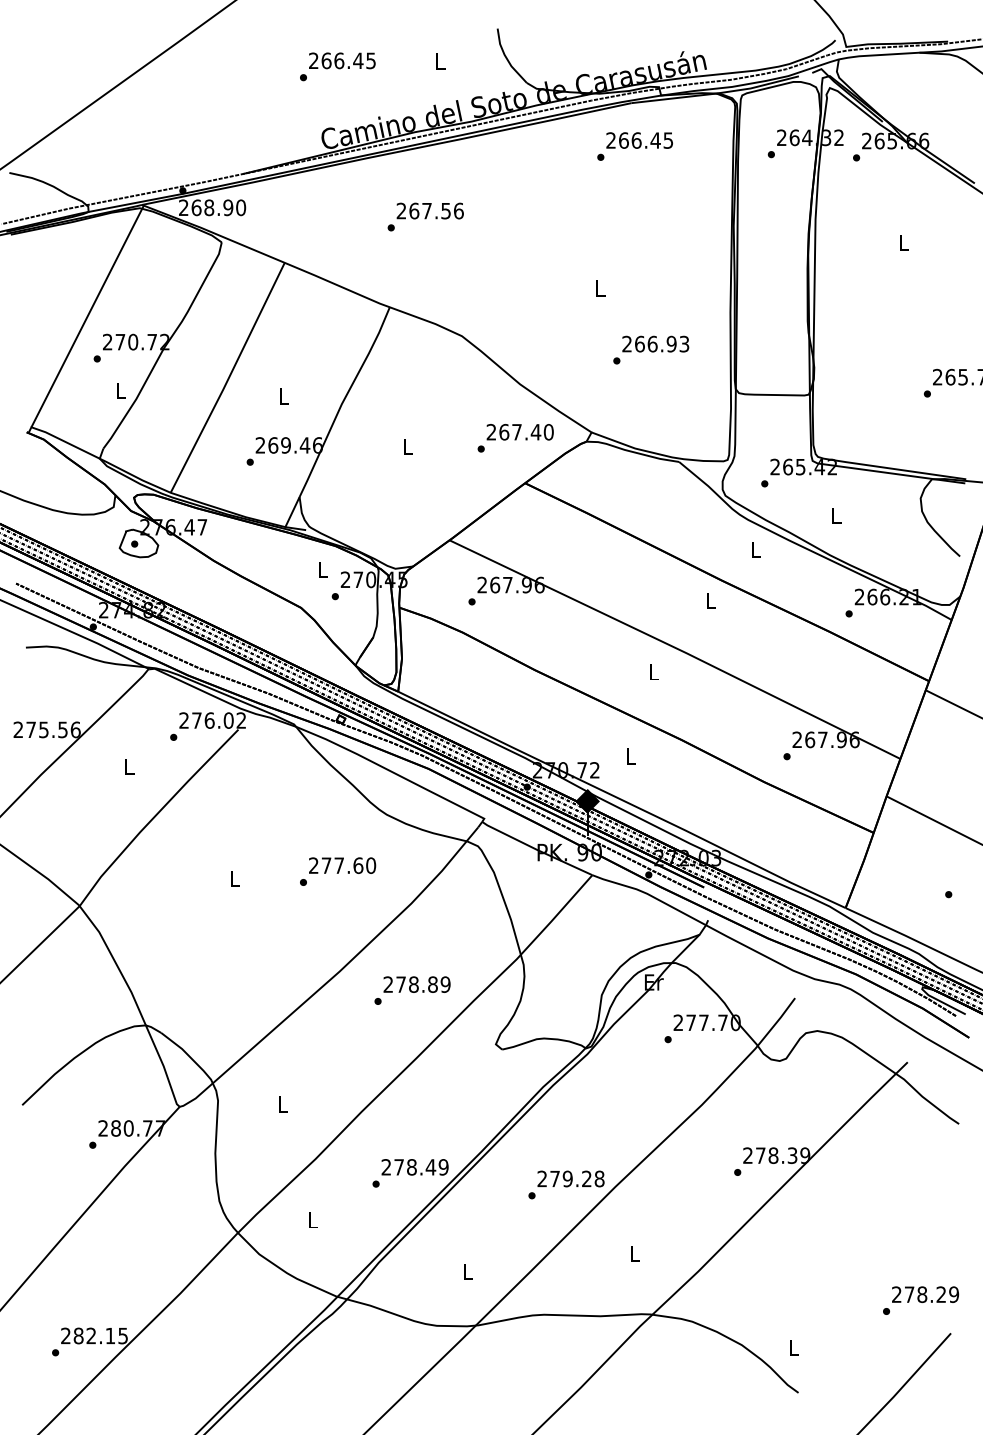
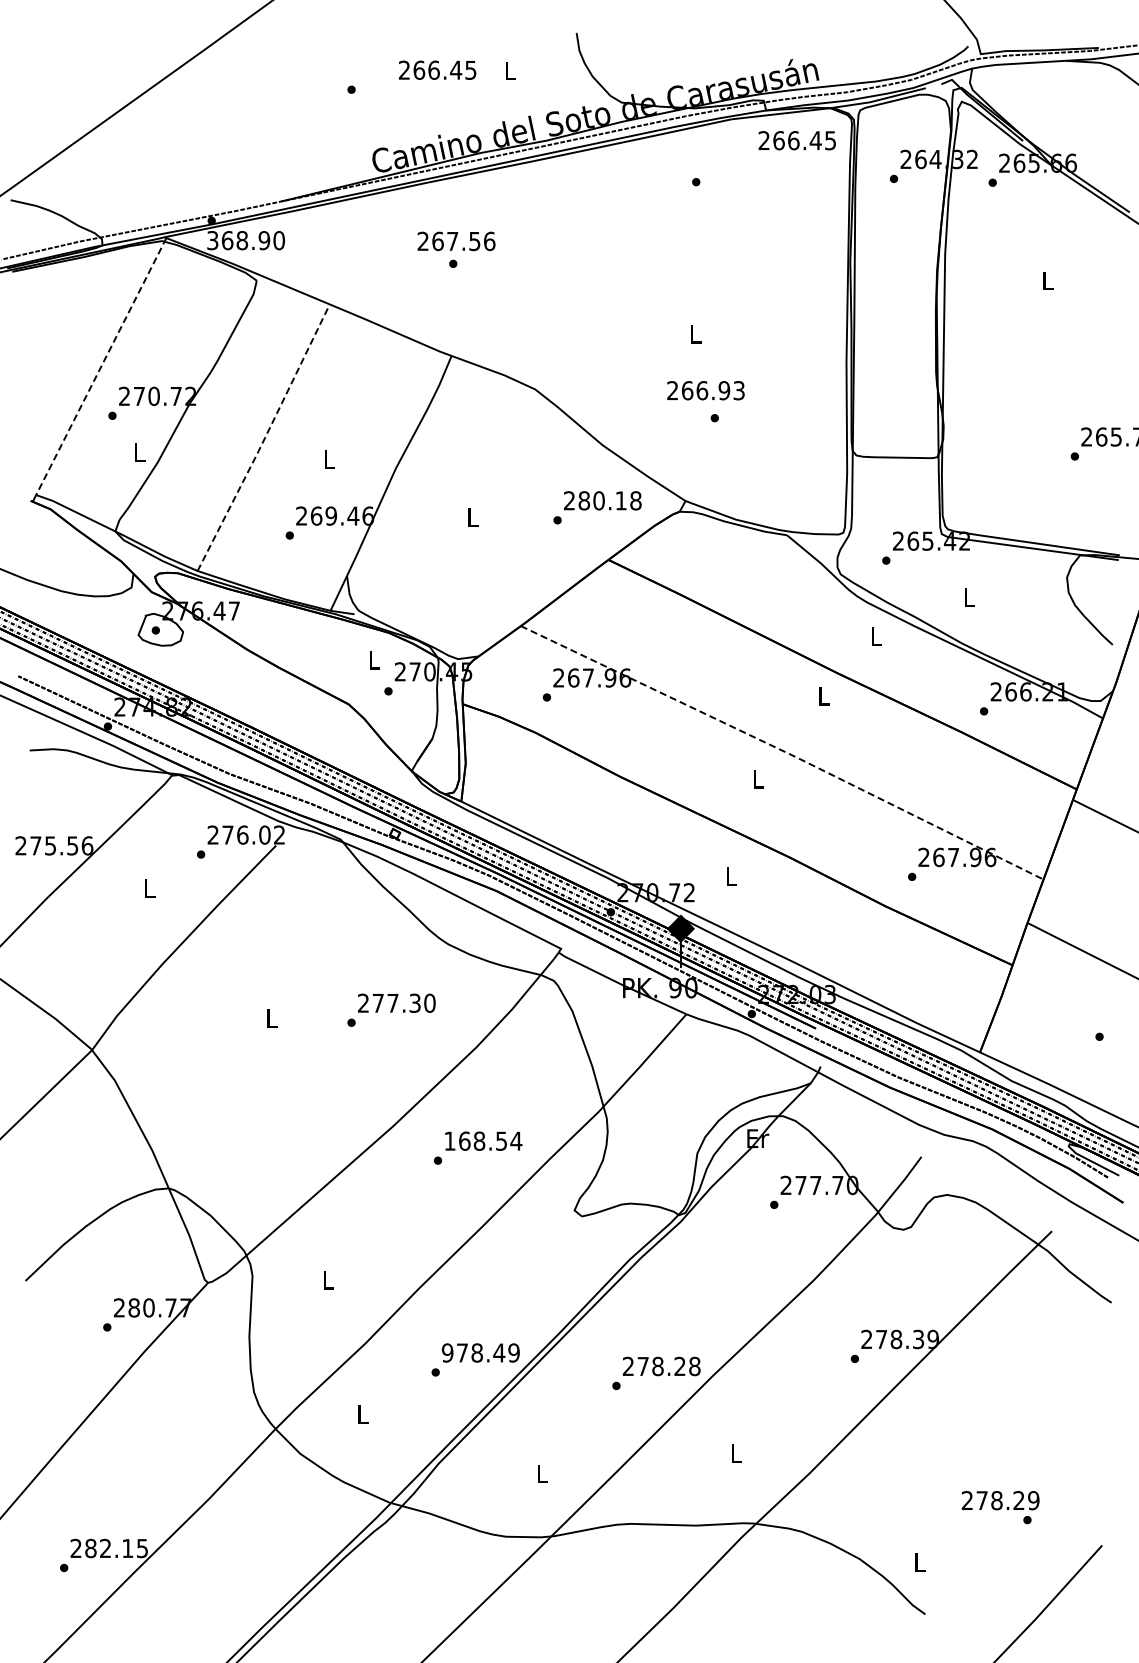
text: (342, 60) -> (437, 69), moved
text: (639, 140) -> (796, 140), moved
text: (183, 207) -> (212, 240), 268.90 -> 368.90
text: (430, 211) -> (456, 241), moved
line: (87, 317) -> (101, 367), solid -> dashed
text: (655, 343) -> (705, 390), moved
line: (228, 378) -> (264, 438), solid -> dashed
text: (526, 431) -> (609, 500), 267.40 -> 280.18
line: (676, 648) -> (784, 751), solid -> dashed
text: (358, 865) -> (415, 1002), 277.60 -> 277.30
text: (417, 984) -> (483, 1140), 278.89 -> 168.54
text: (386, 1166) -> (447, 1352), 278.49 -> 978.49
text: (567, 1178) -> (657, 1366), 279.28 -> 278.28
text: (925, 1294) -> (1000, 1500), moved

